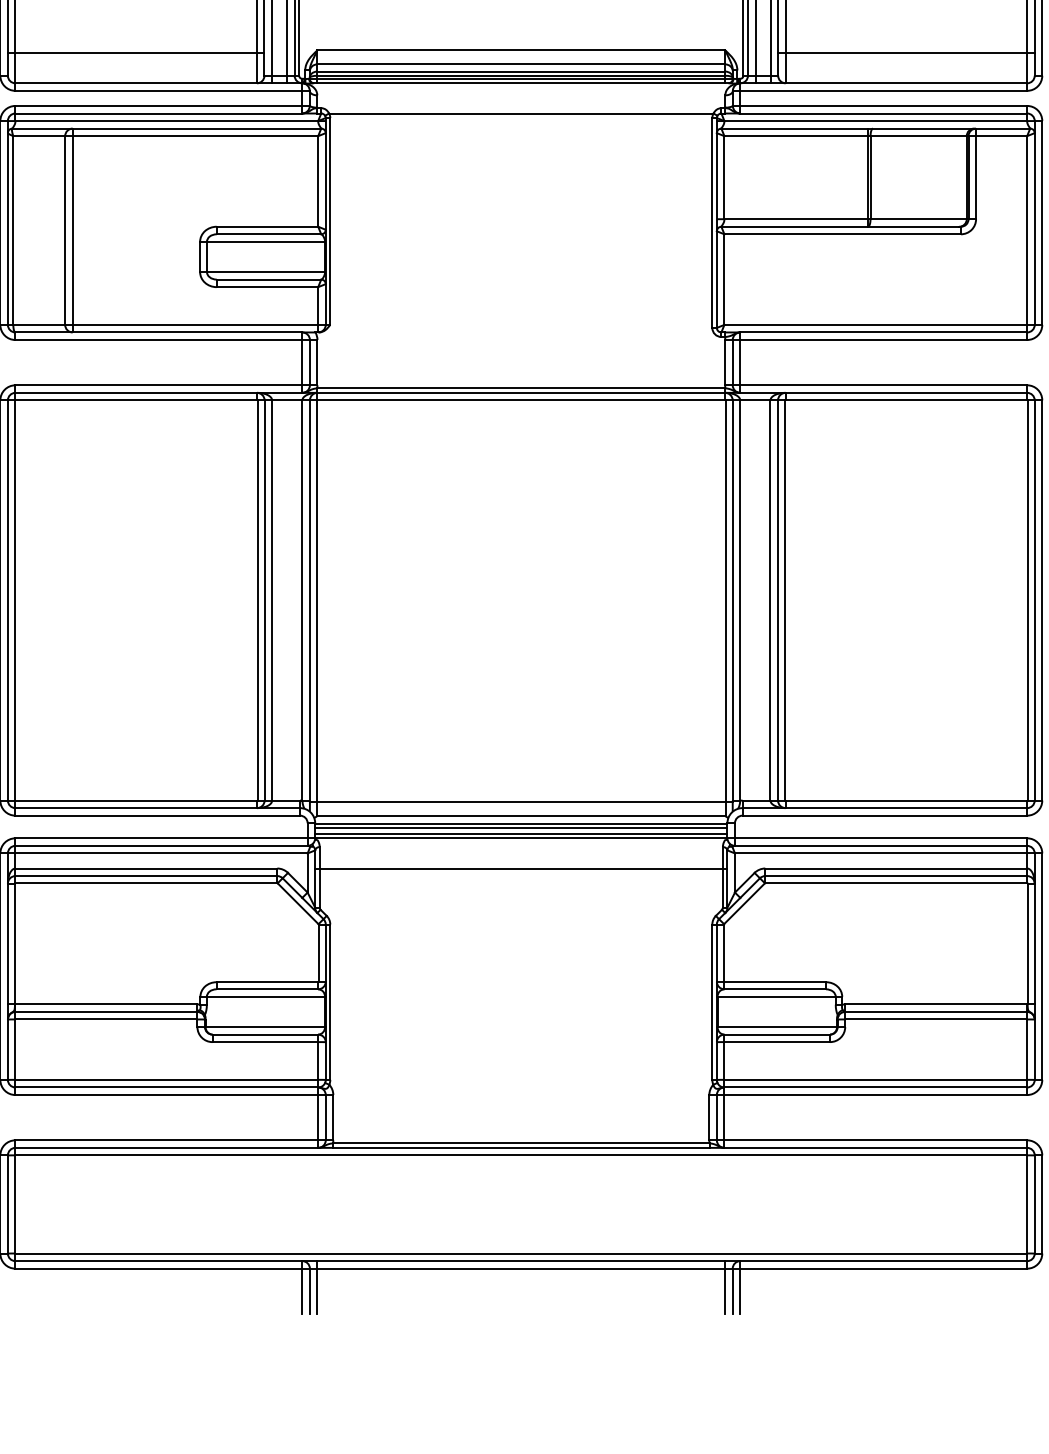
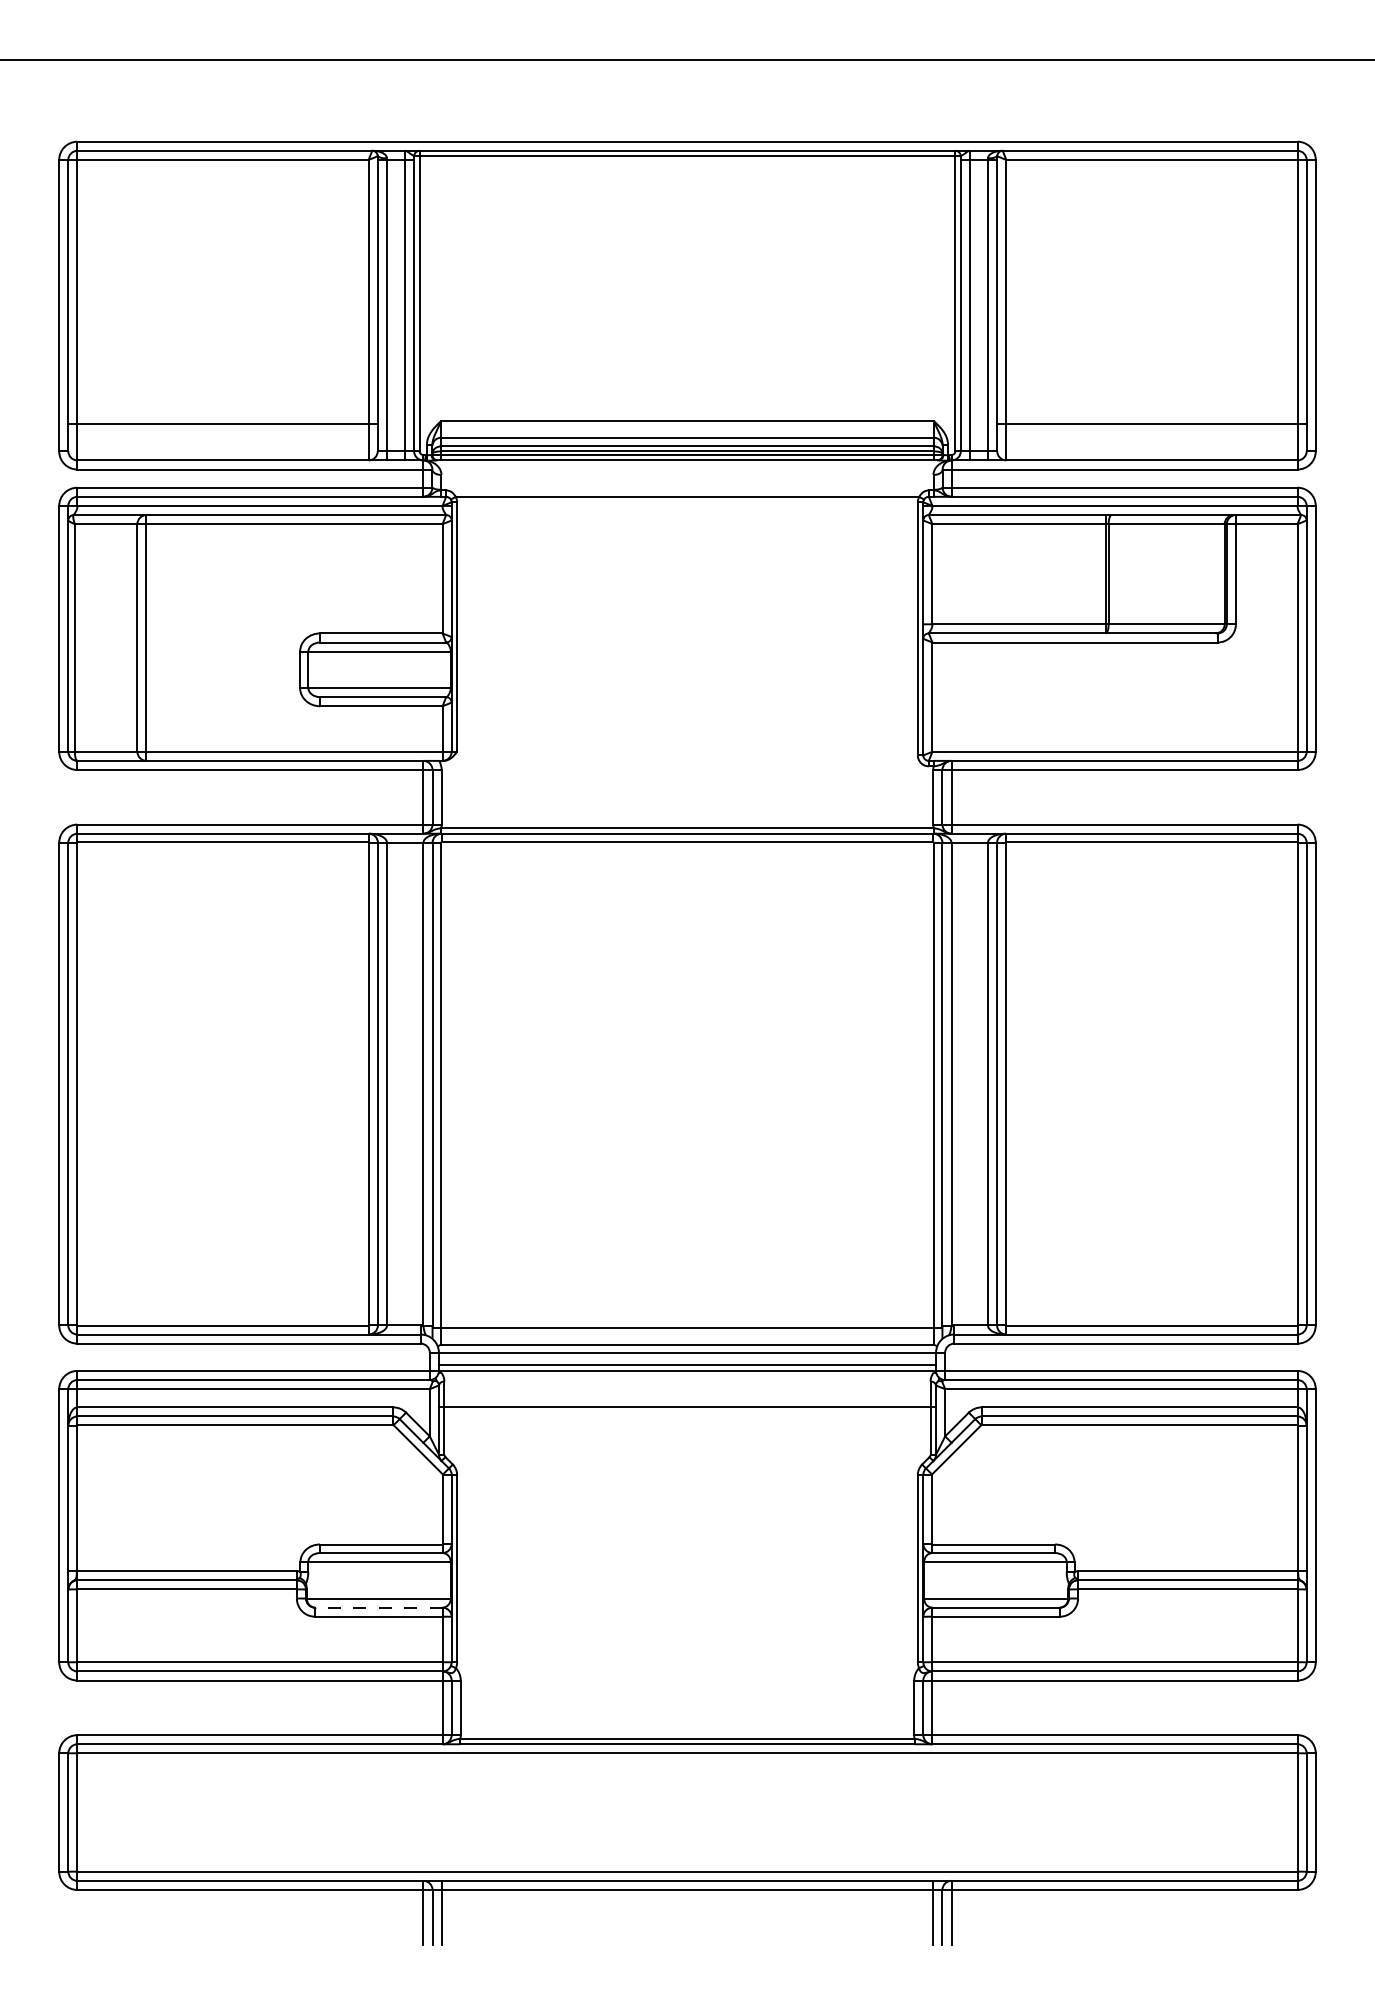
line: (521, 827) -> (687, 1358), removed
line: (265, 1034) -> (378, 1607), solid -> dashed

